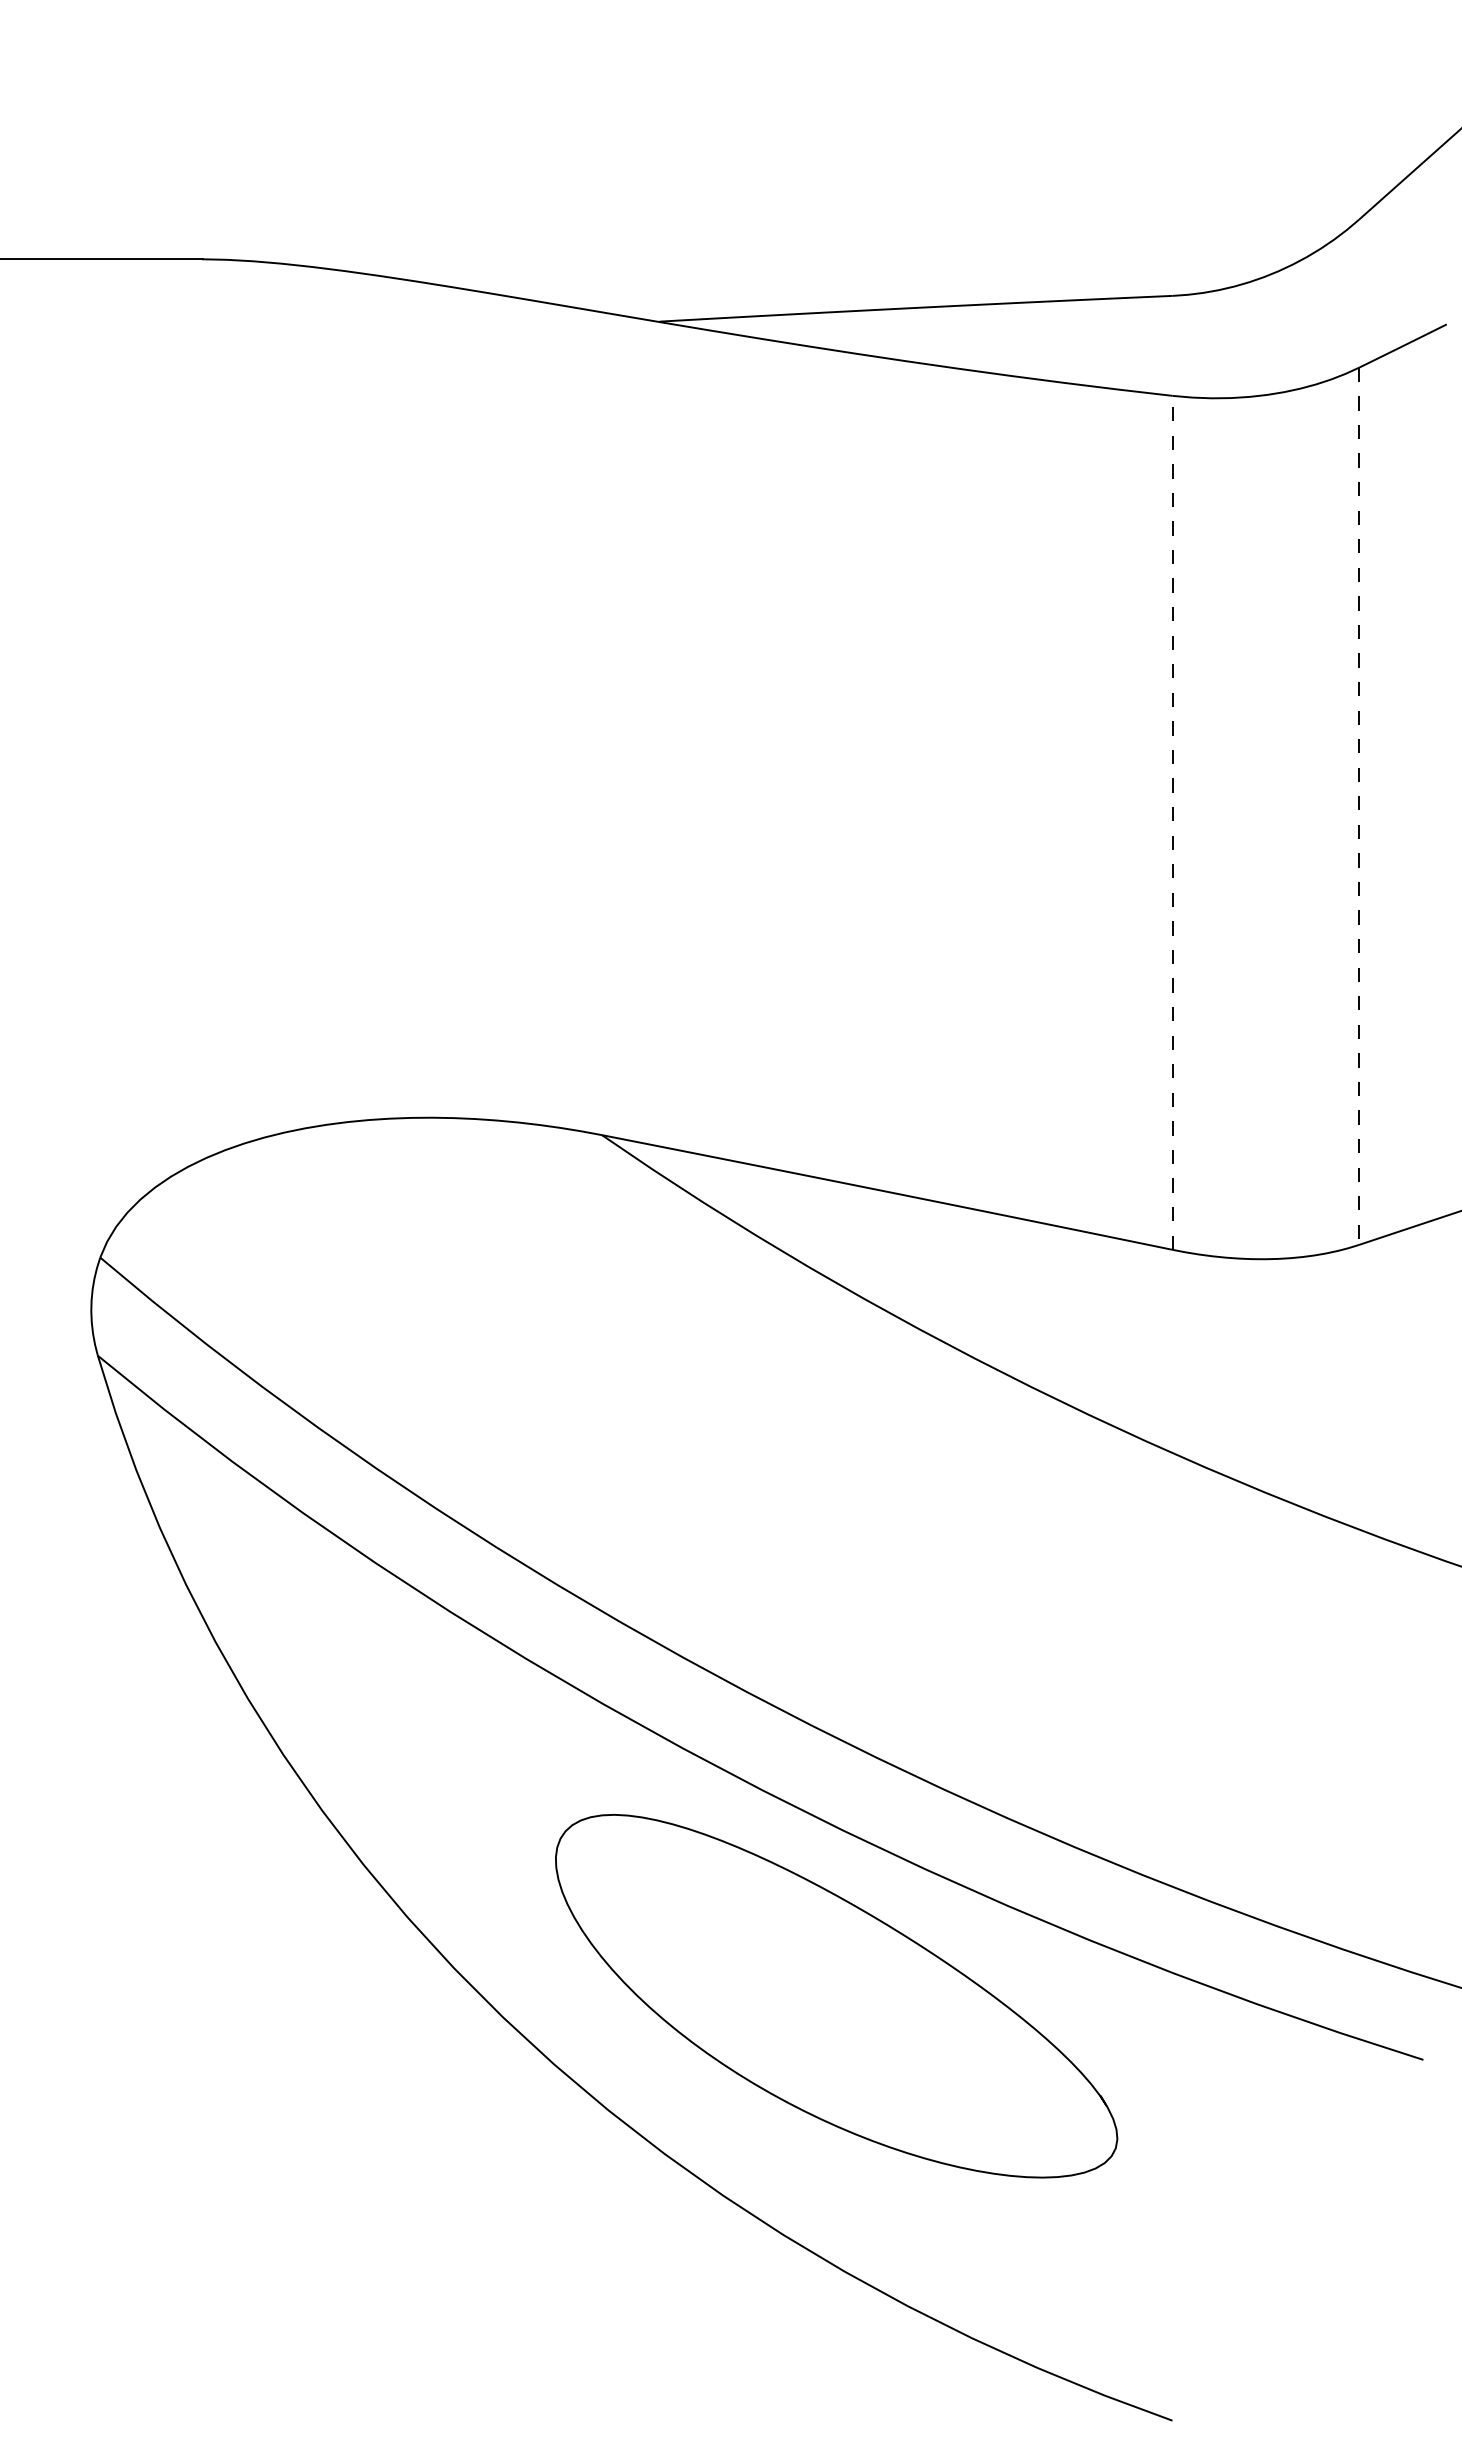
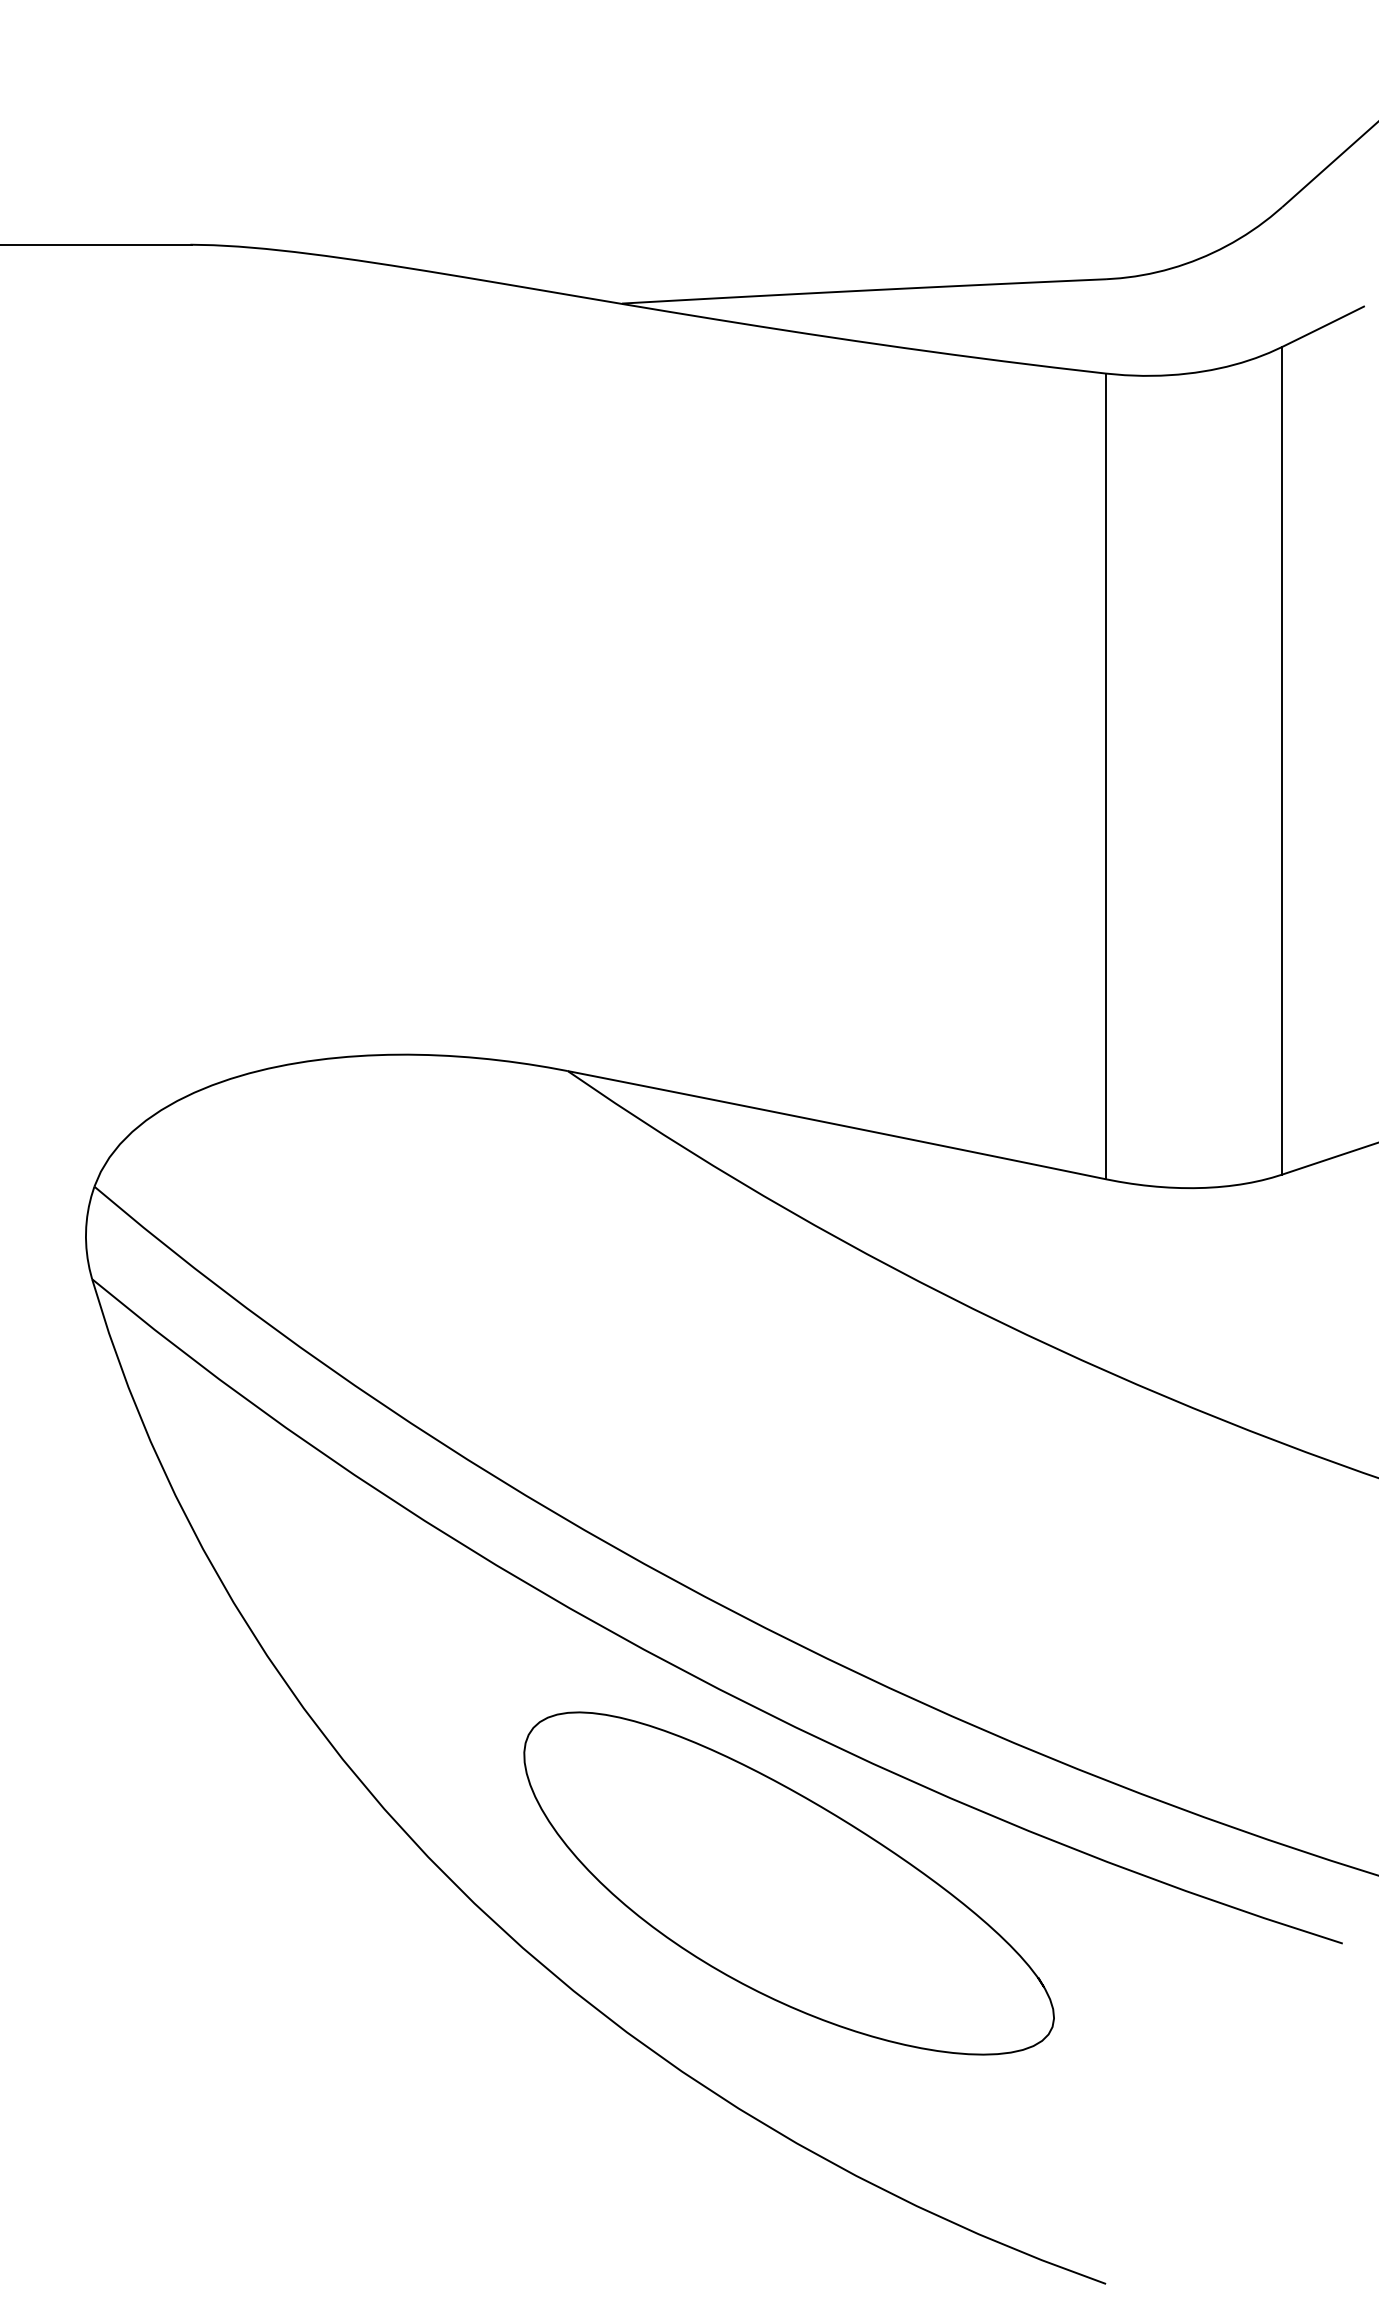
line: (1359, 805) -> (1282, 760), dashed -> solid
line: (1172, 822) -> (1106, 776), dashed -> solid

